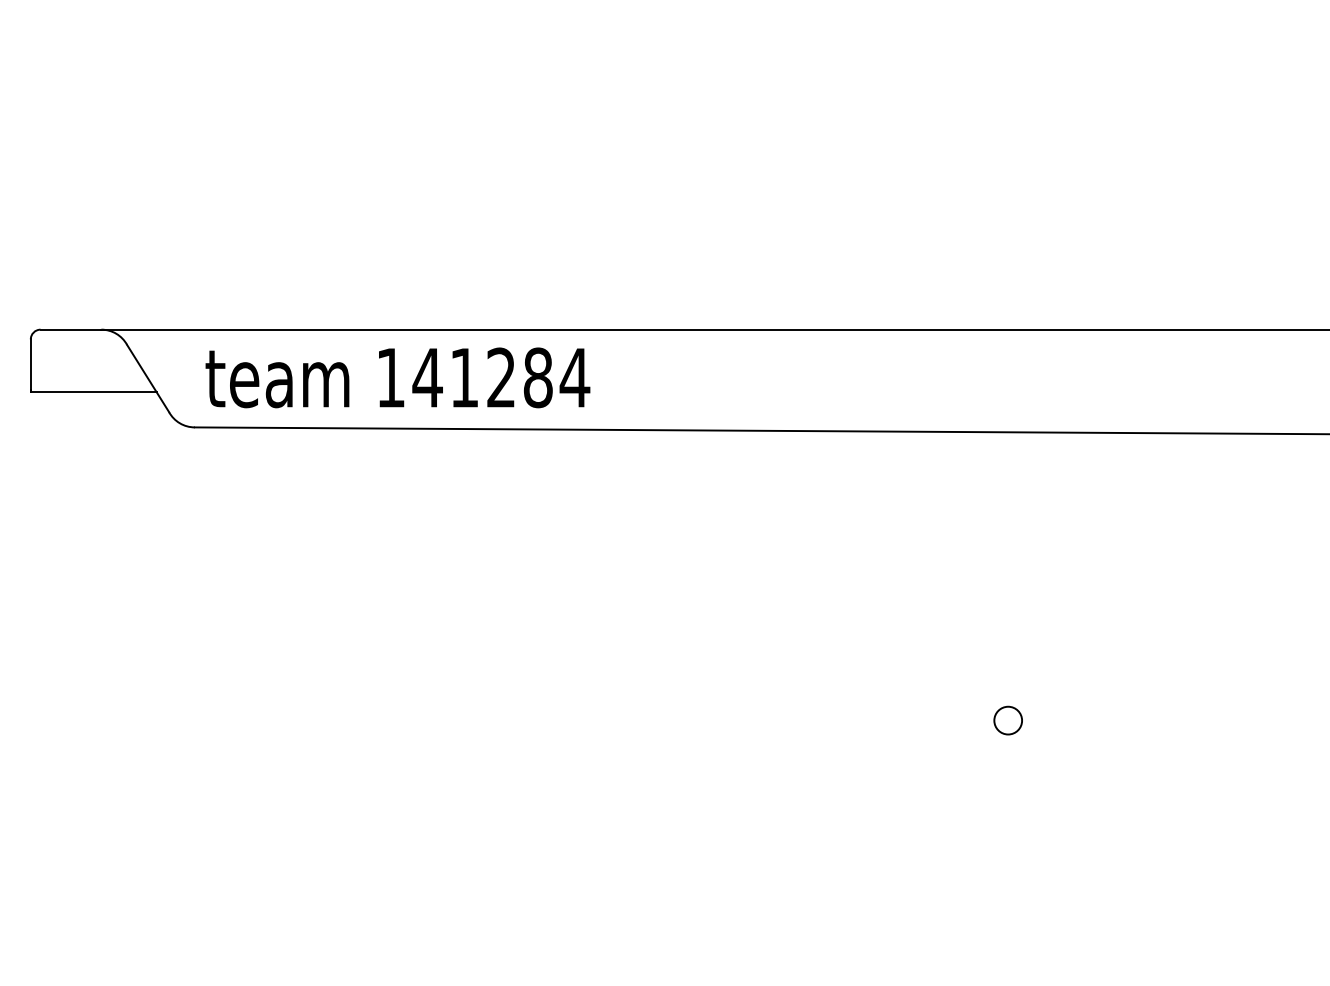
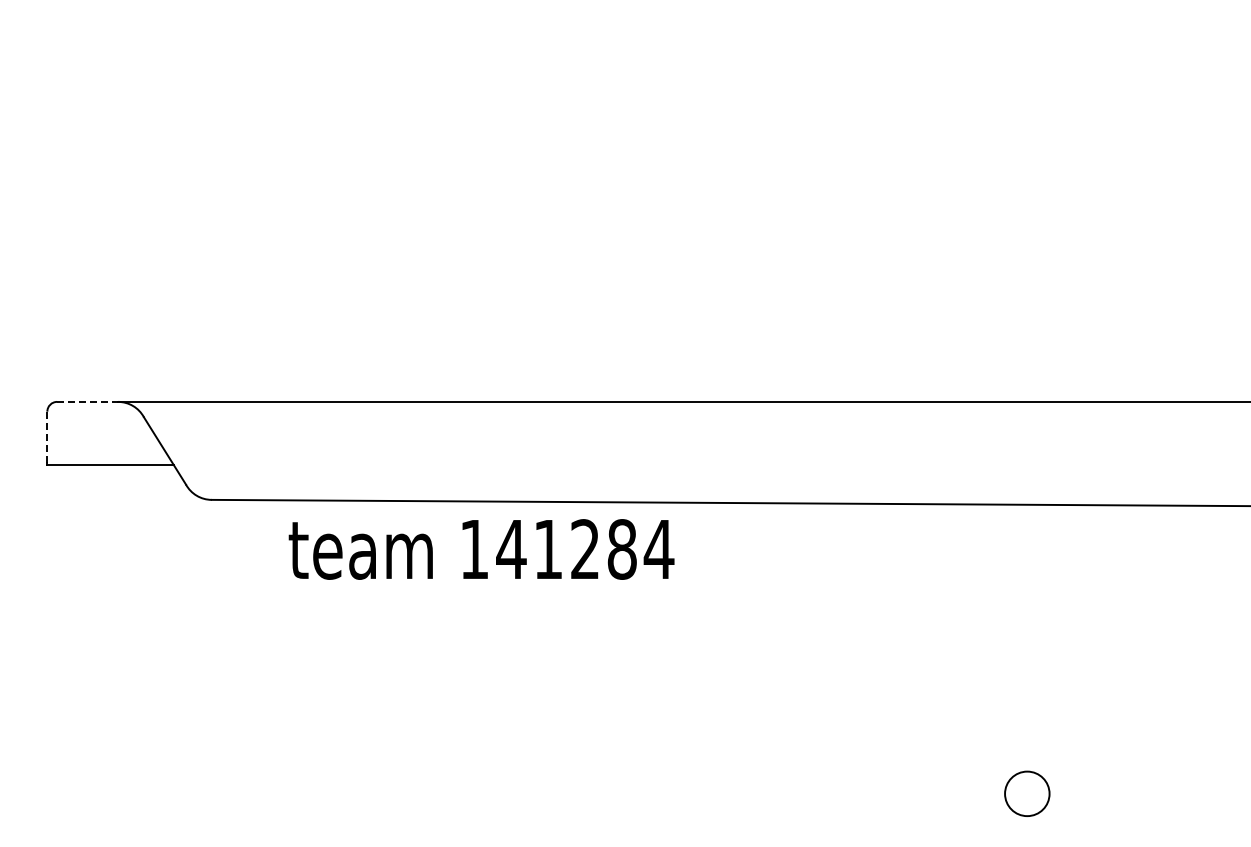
line: (71, 329) -> (88, 401), solid -> dashed
line: (30, 366) -> (47, 438), solid -> dashed
text: (397, 377) -> (481, 549), moved
circle: (1008, 720) -> (1027, 793), size x1.6

